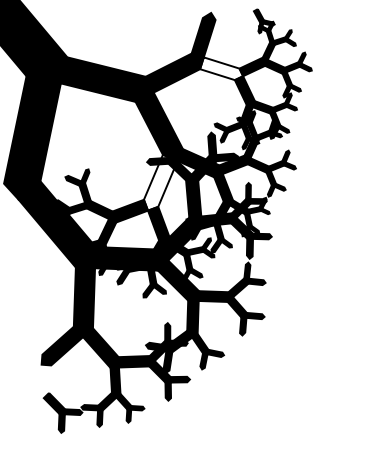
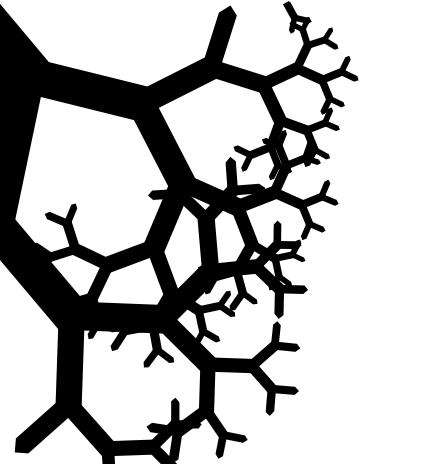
fill: (221, 68) -> (243, 76), added
fill: (160, 182) -> (166, 221), added

